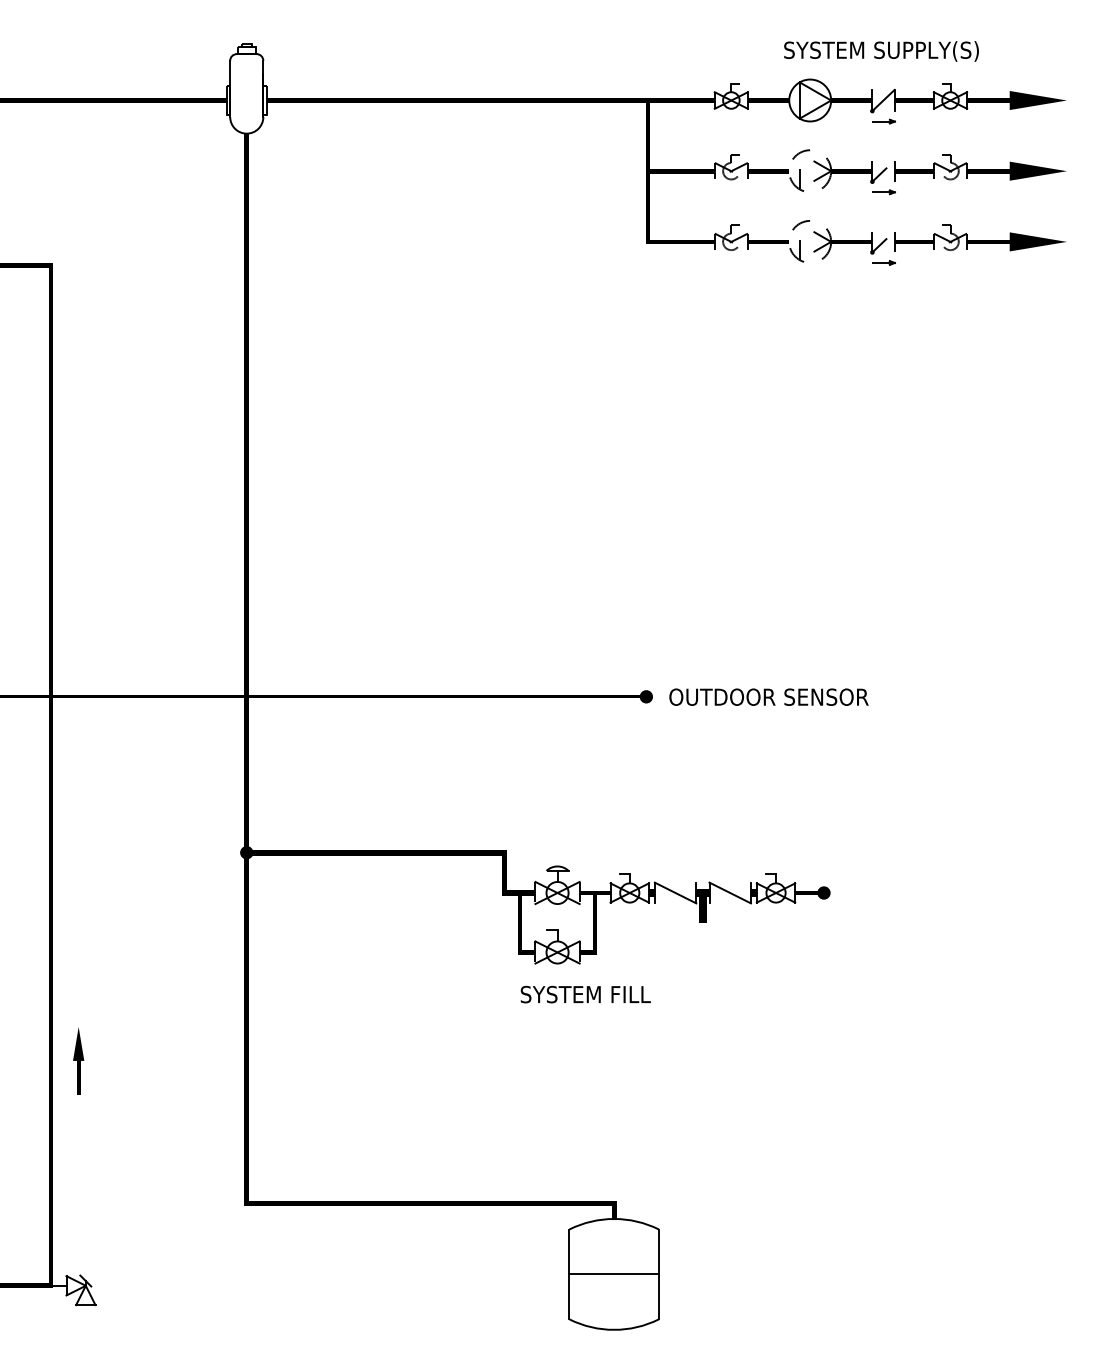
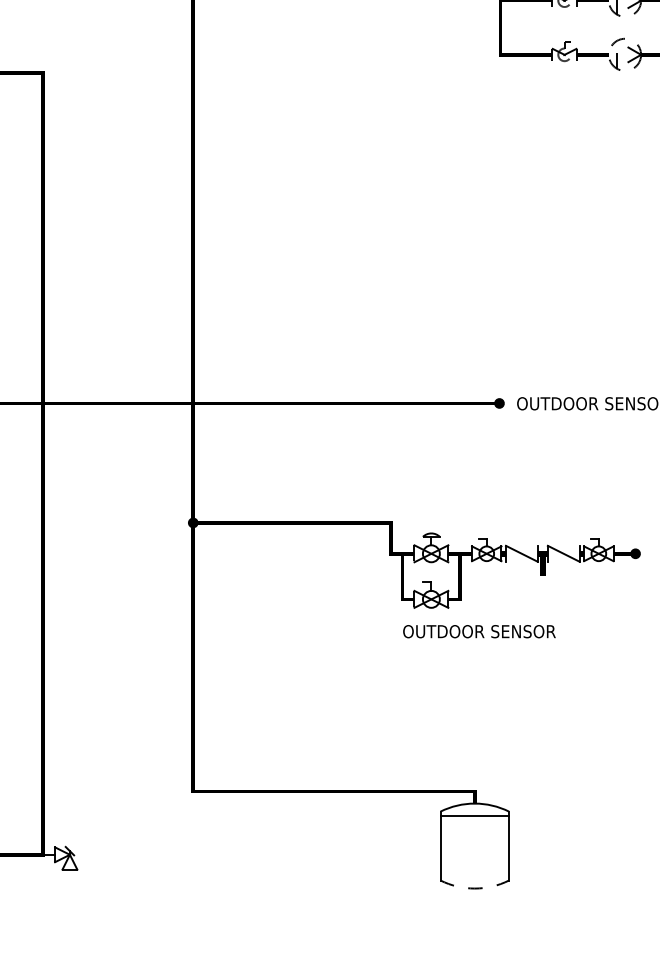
text: (619, 994) -> (478, 631), SYSTEM FILL -> OUTDOOR SENSOR
part: (78, 1060) -> (64, 682), removed
line: (613, 1274) -> (474, 816), moved
arc: (614, 1329) -> (475, 888), solid -> dashed

